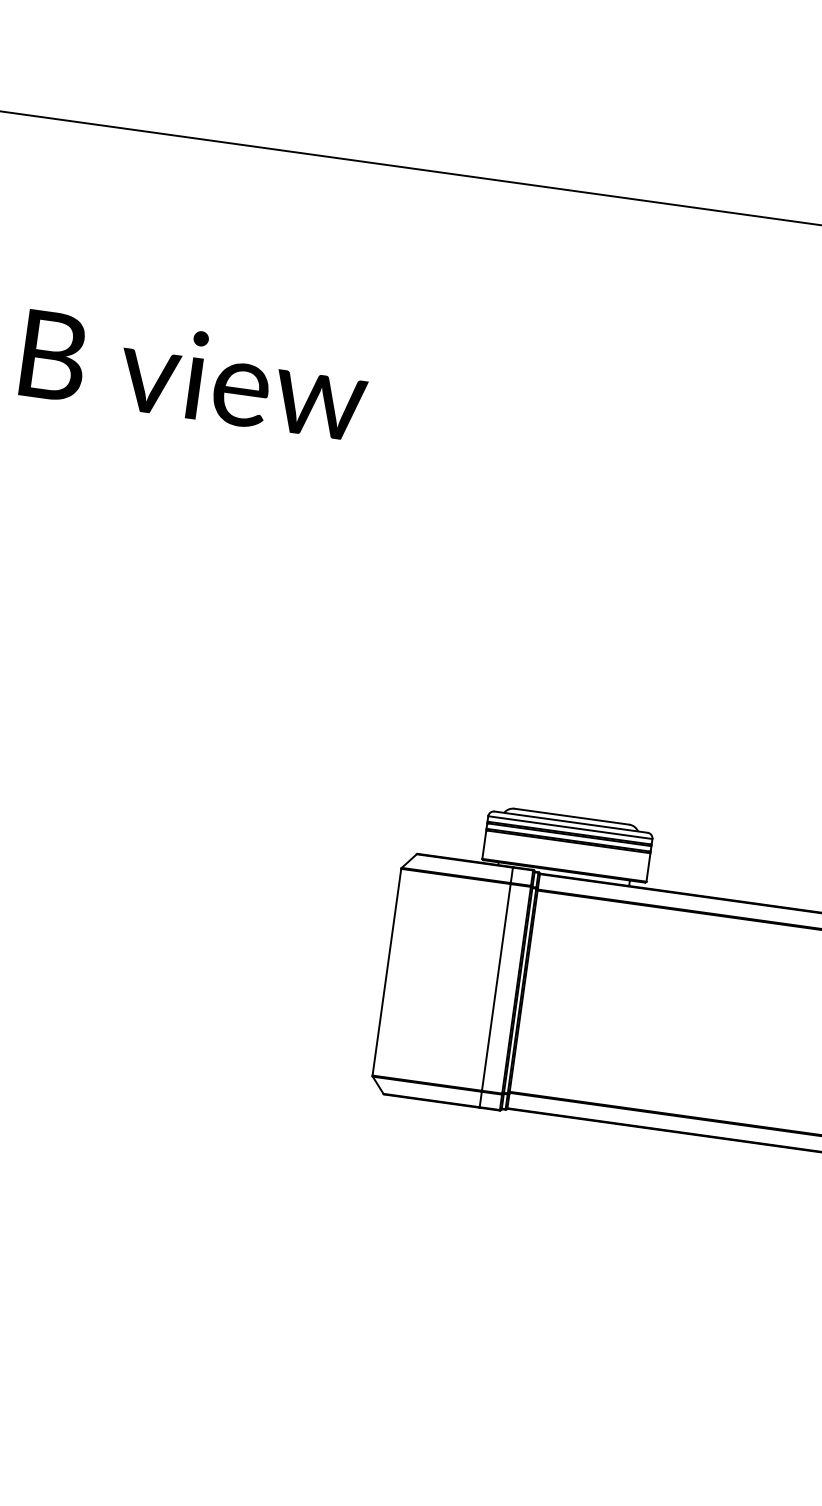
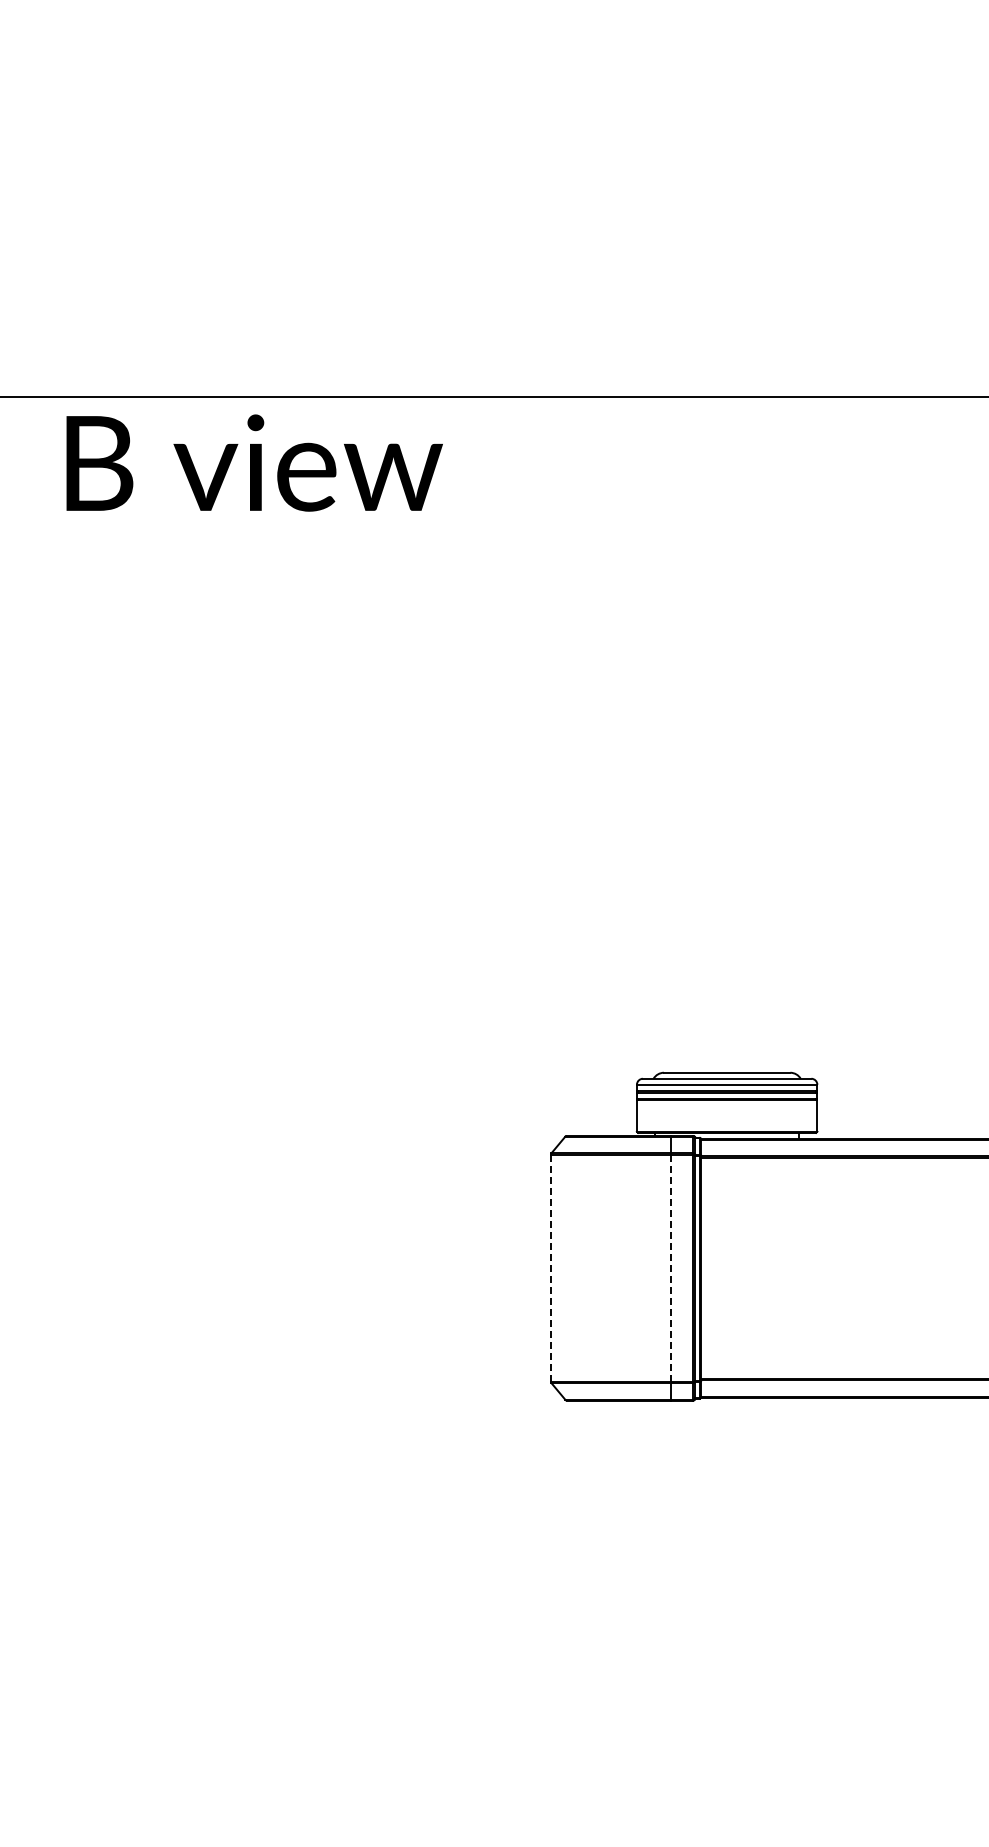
text: (194, 374) -> (254, 462), moved
line: (386, 972) -> (550, 1268), solid -> dashed
line: (496, 987) -> (671, 1268), solid -> dashed

